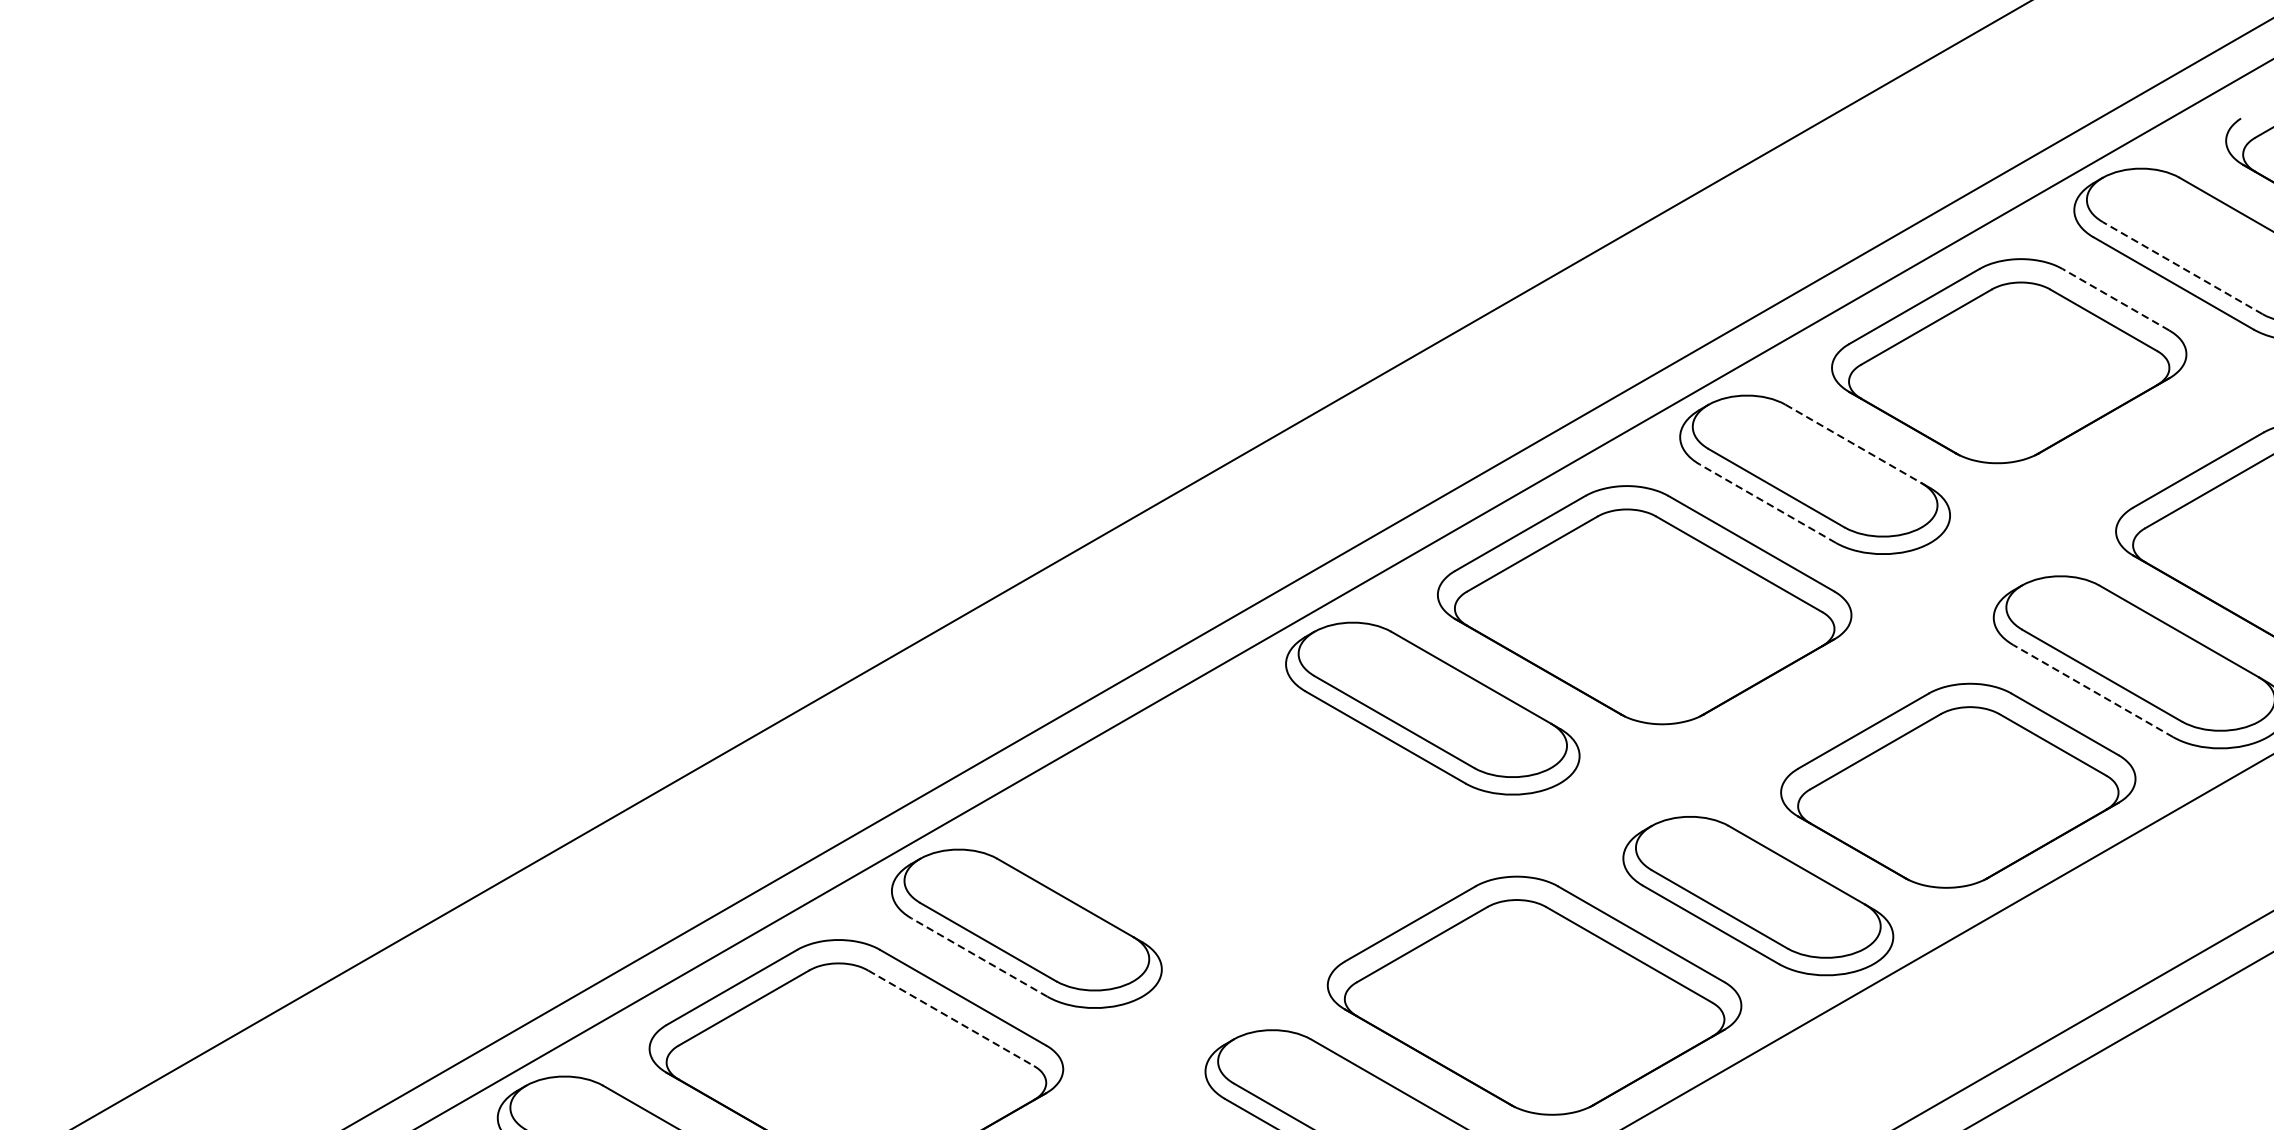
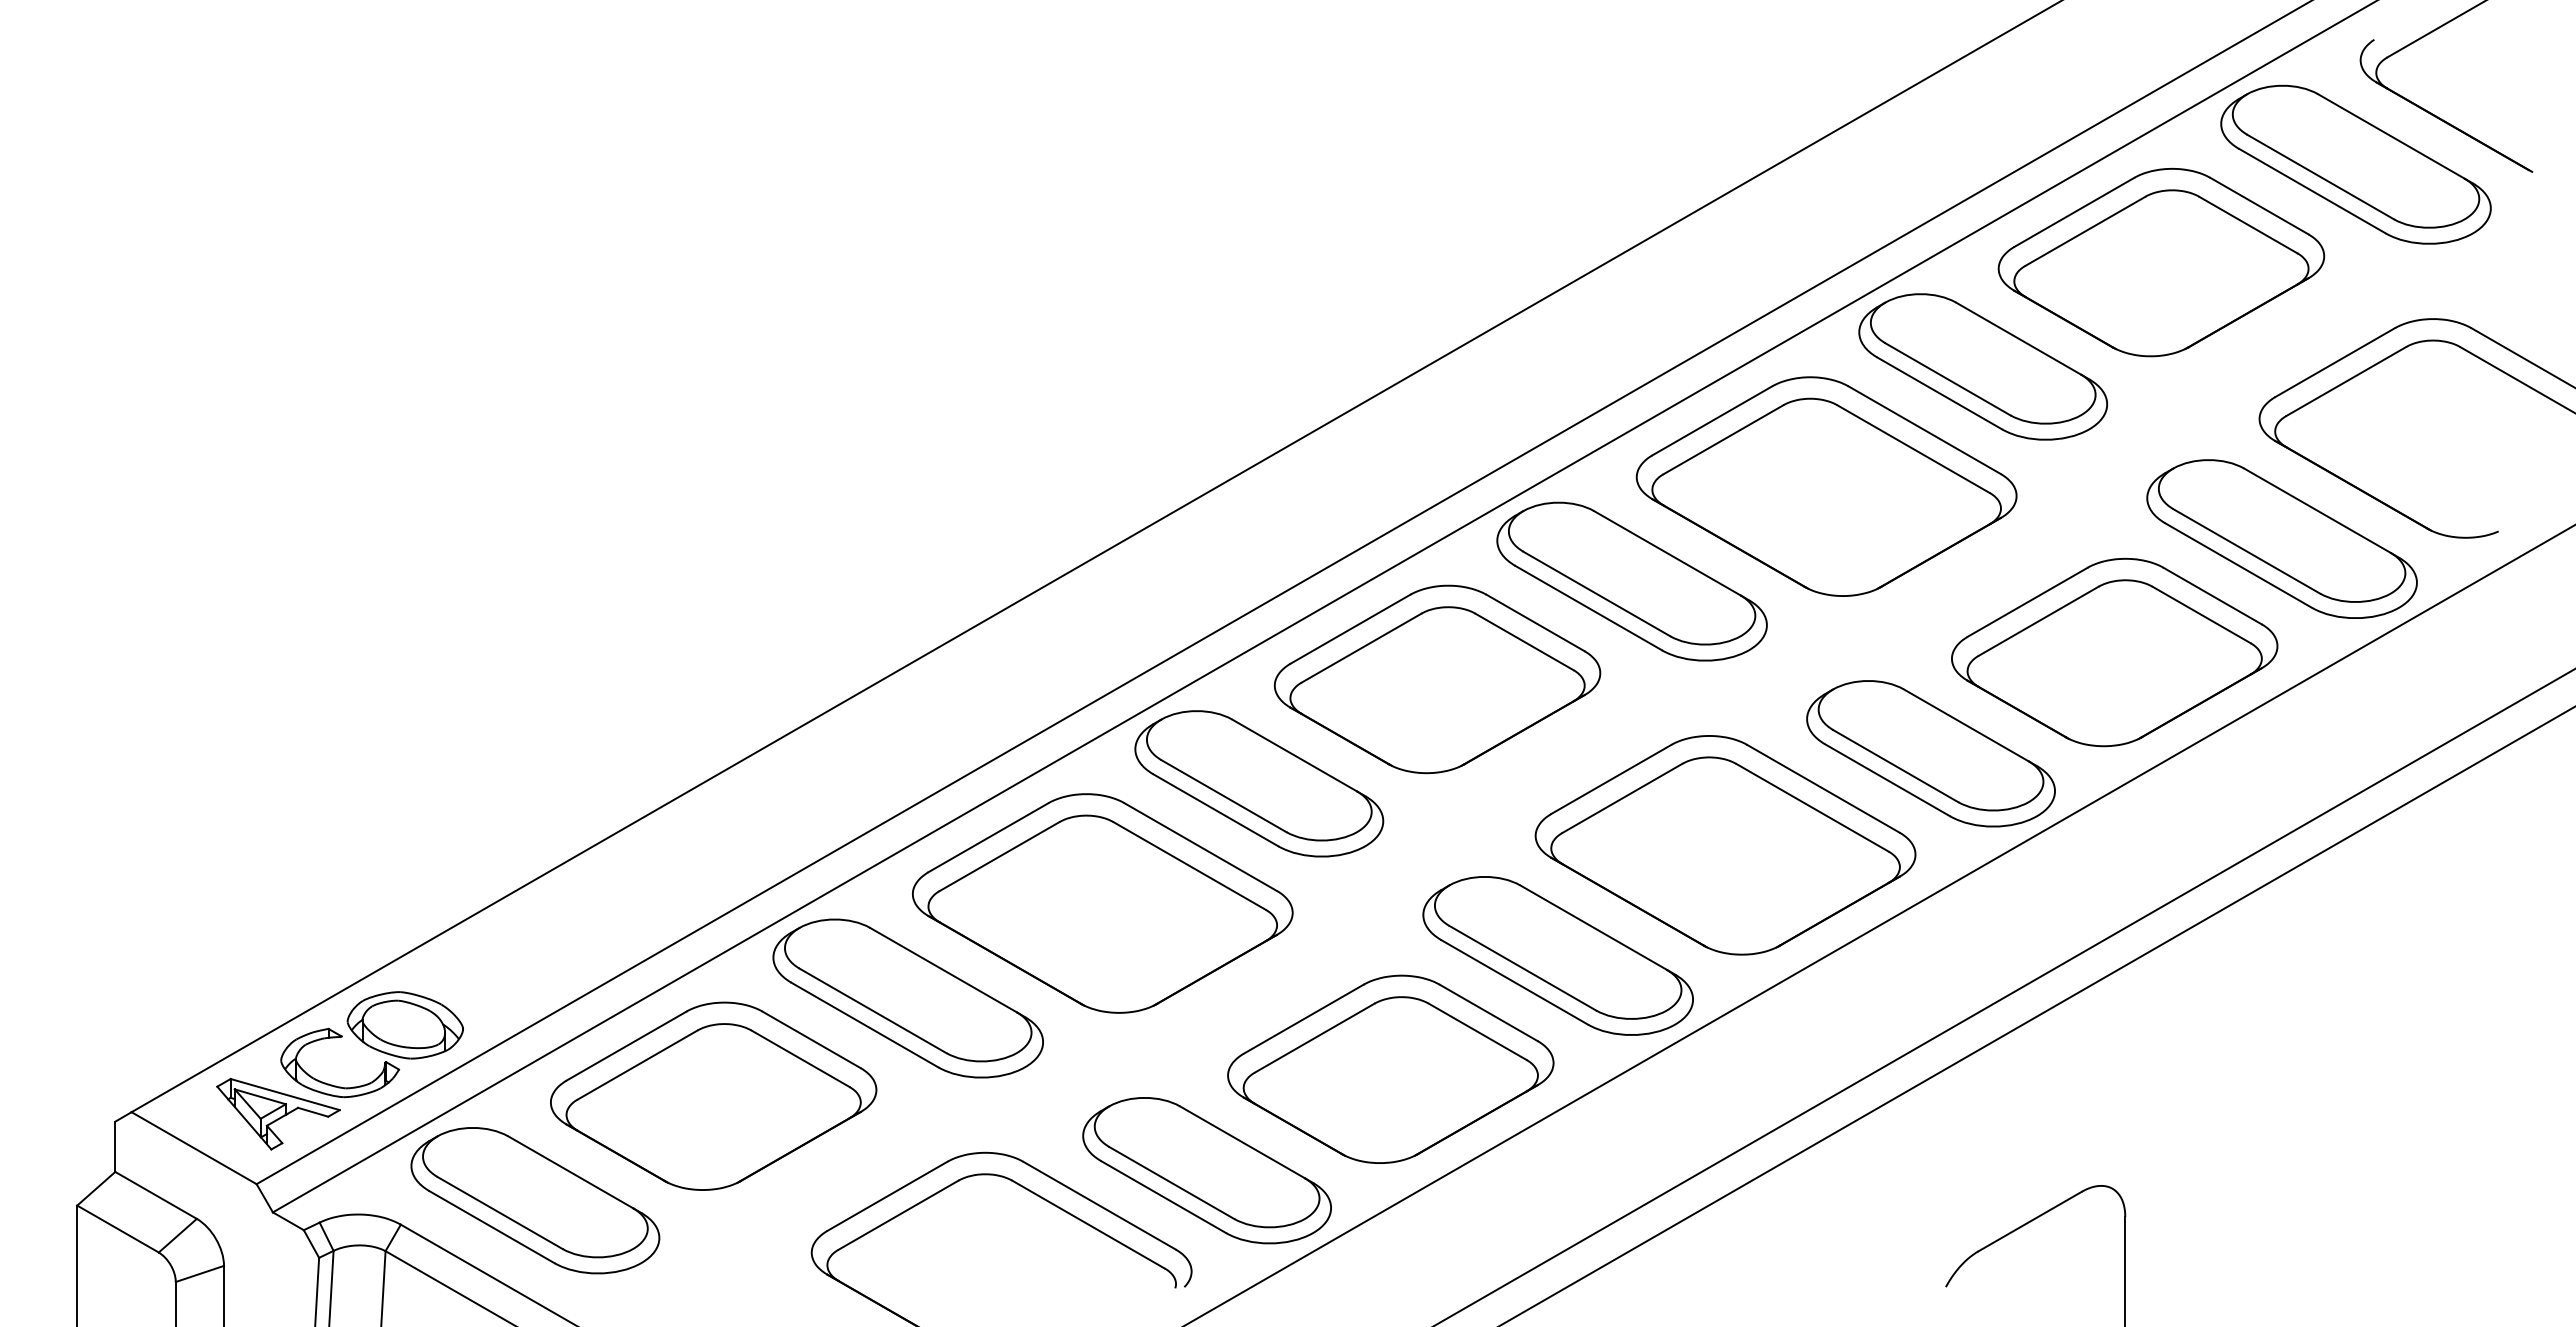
line: (2182, 268) -> (2320, 177), dashed -> solid
line: (2115, 299) -> (2259, 205), dashed -> solid
line: (1853, 443) -> (2018, 338), dashed -> solid
line: (1767, 503) -> (1939, 393), dashed -> solid
line: (2093, 691) -> (2238, 565), dashed -> solid
part: (1220, 815) -> (1437, 679), added
line: (979, 957) -> (1215, 810), dashed -> solid
line: (950, 1018) -> (1189, 866), dashed -> solid

